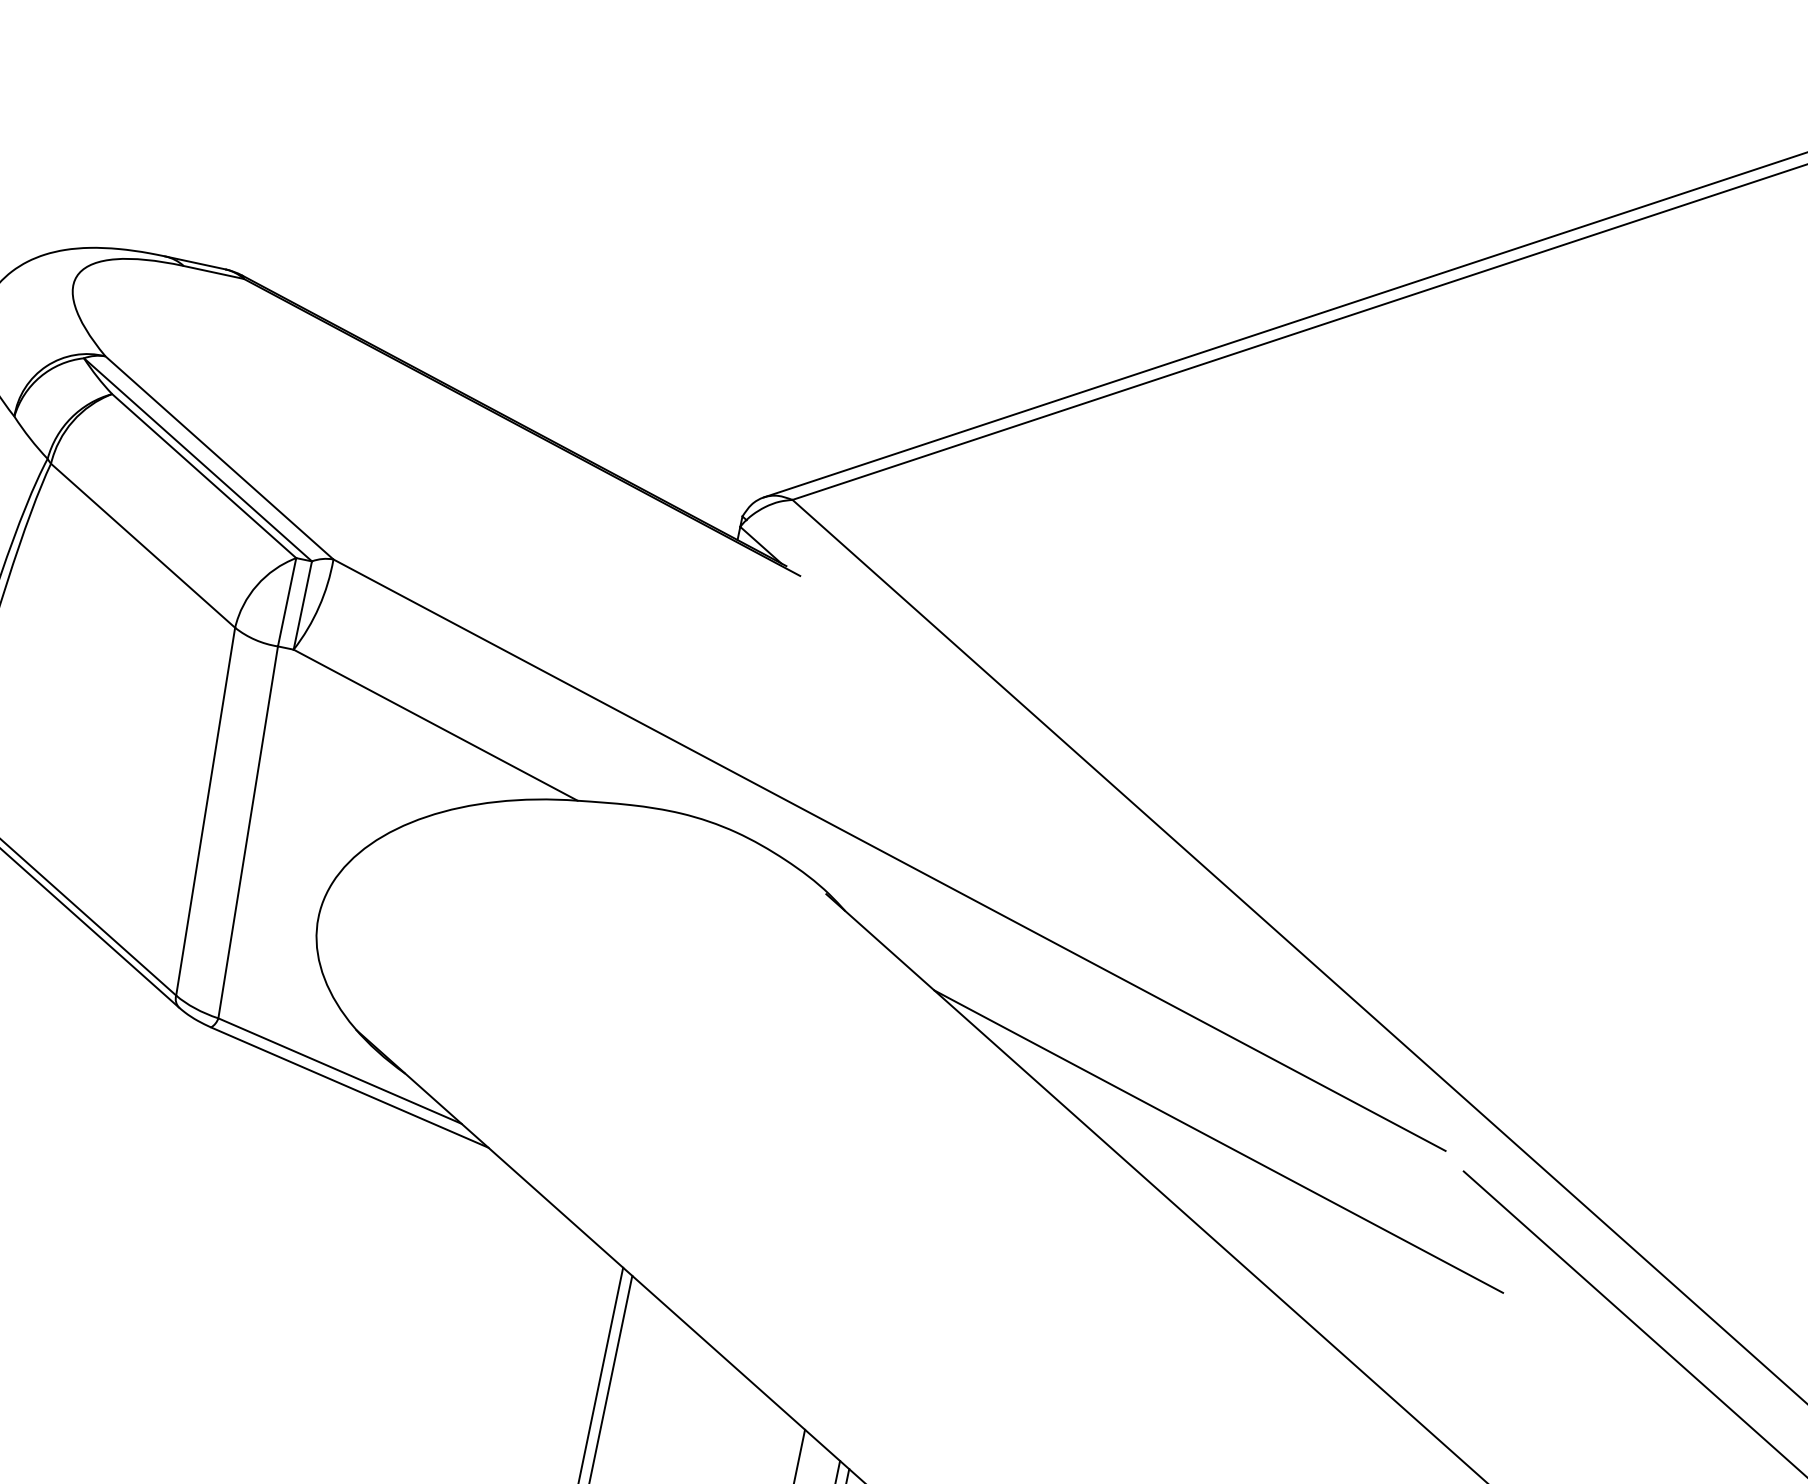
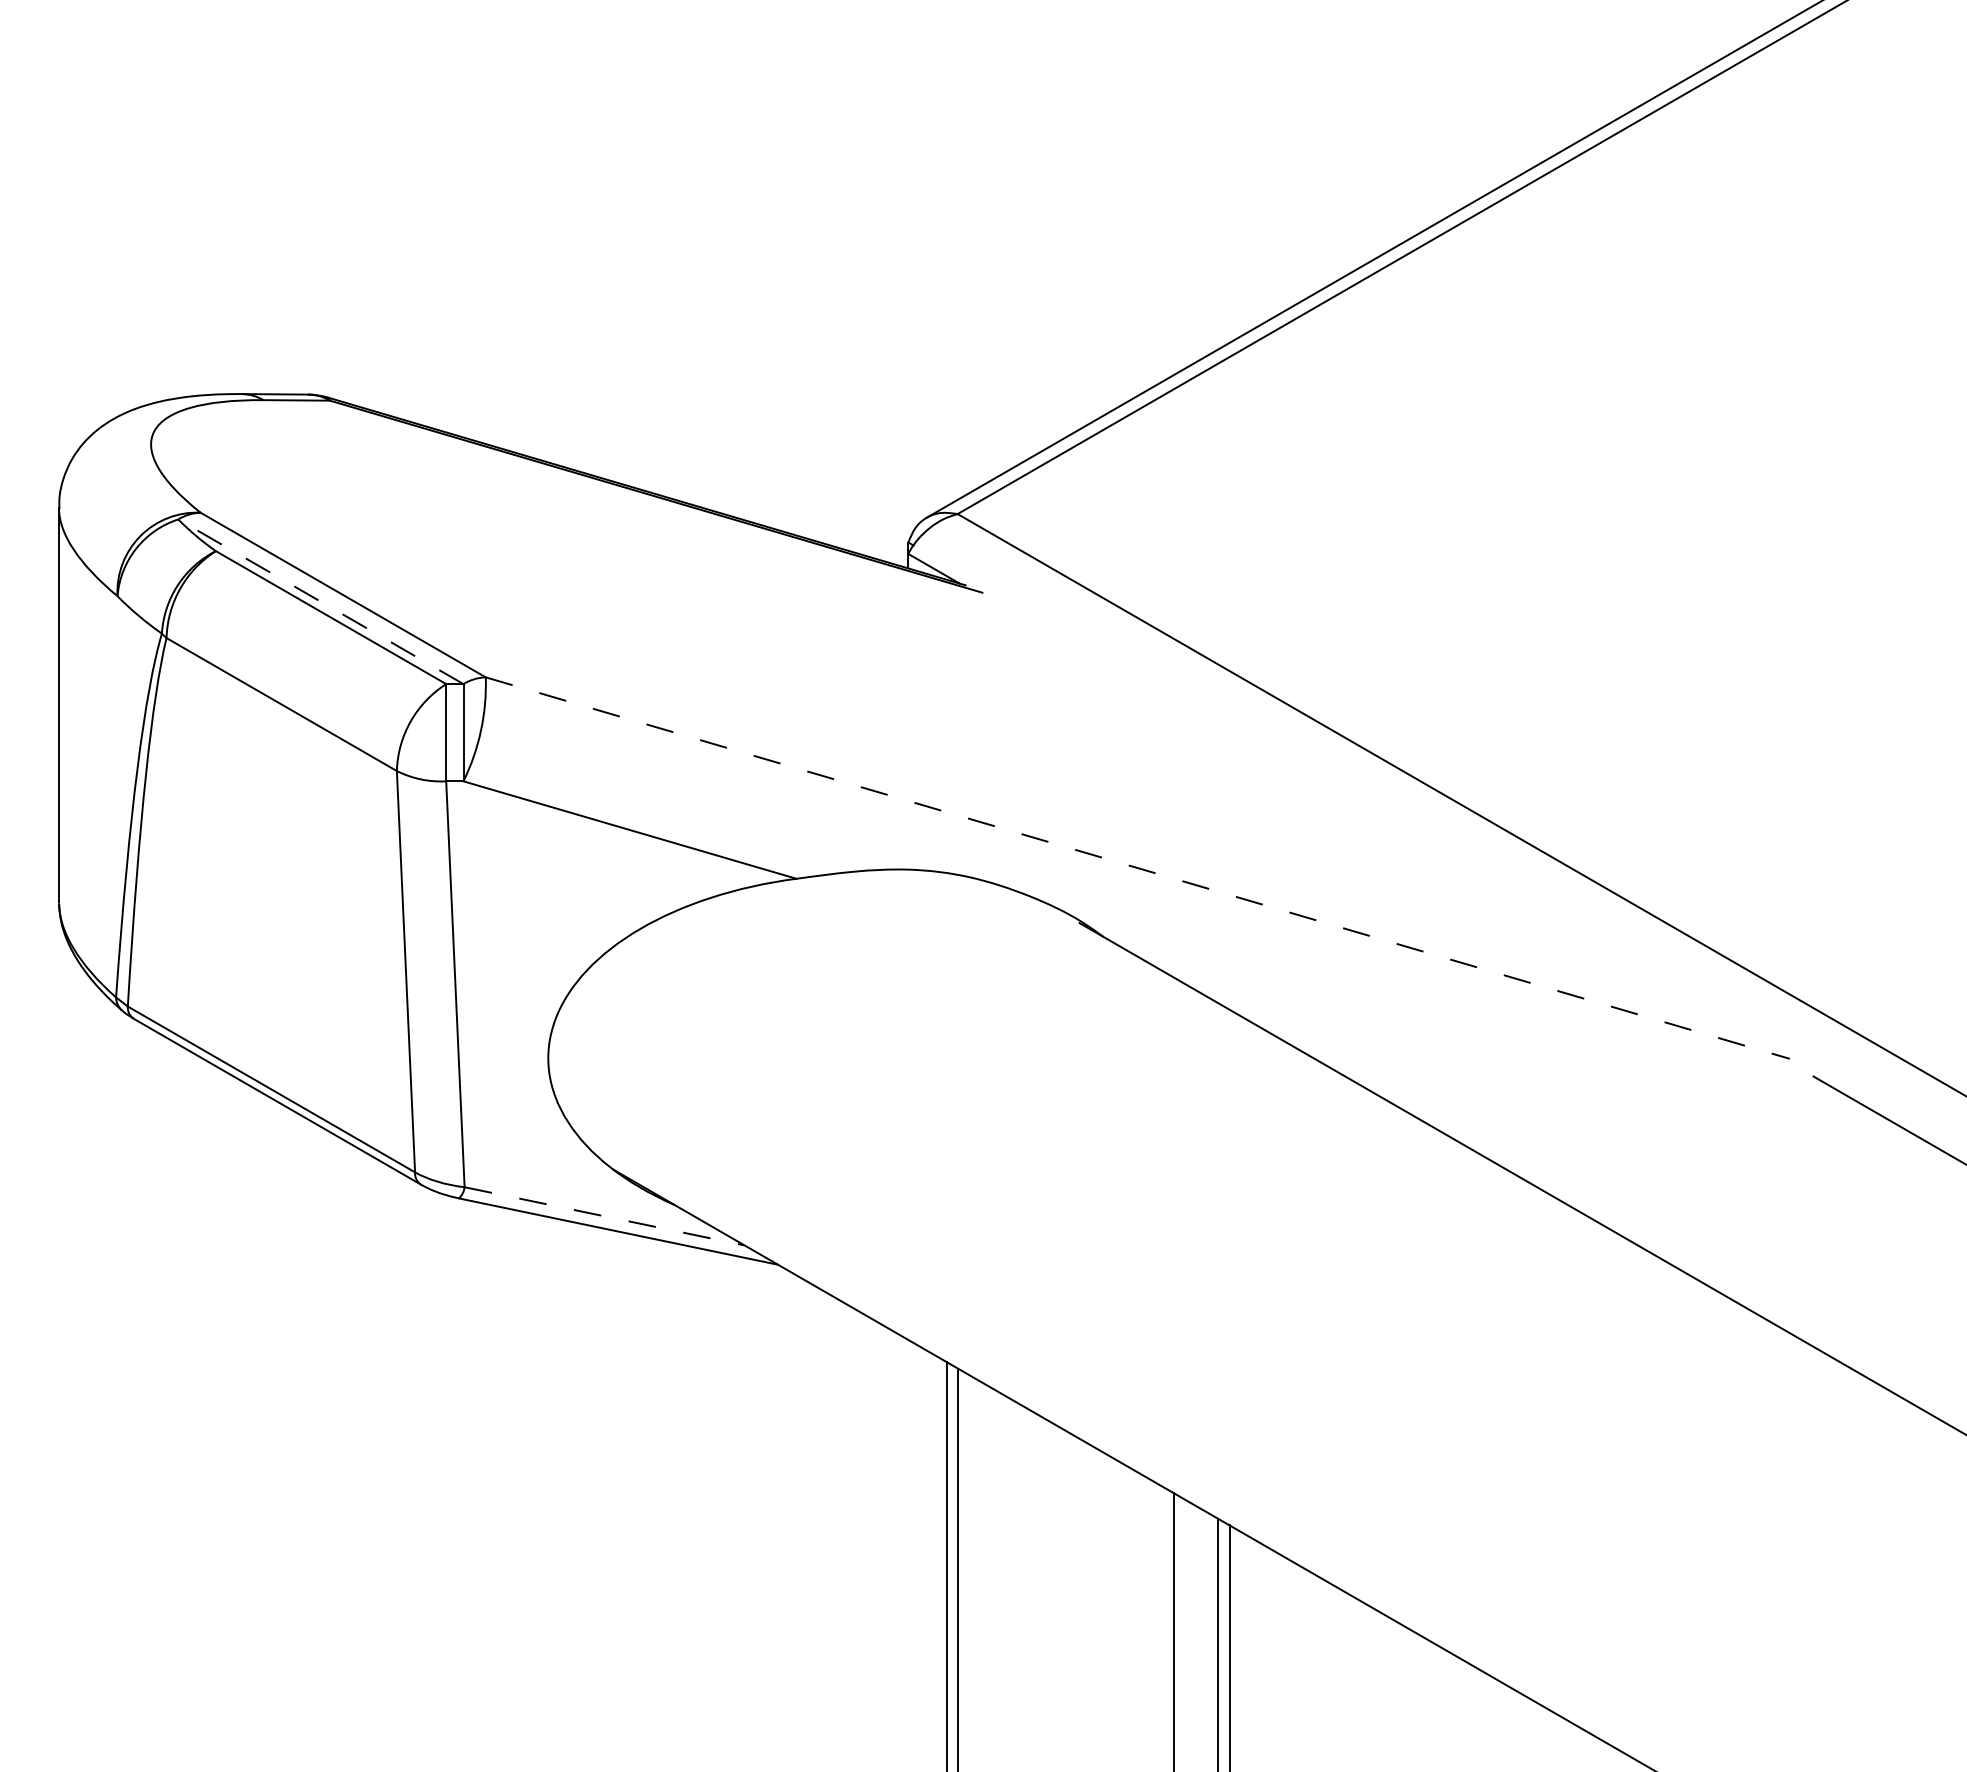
line: (197, 459) -> (320, 601), solid -> dashed
line: (890, 855) -> (1138, 868), solid -> dashed
line: (339, 1071) -> (604, 1216), solid -> dashed
line: (1218, 1141) -> (1547, 1098), removed

